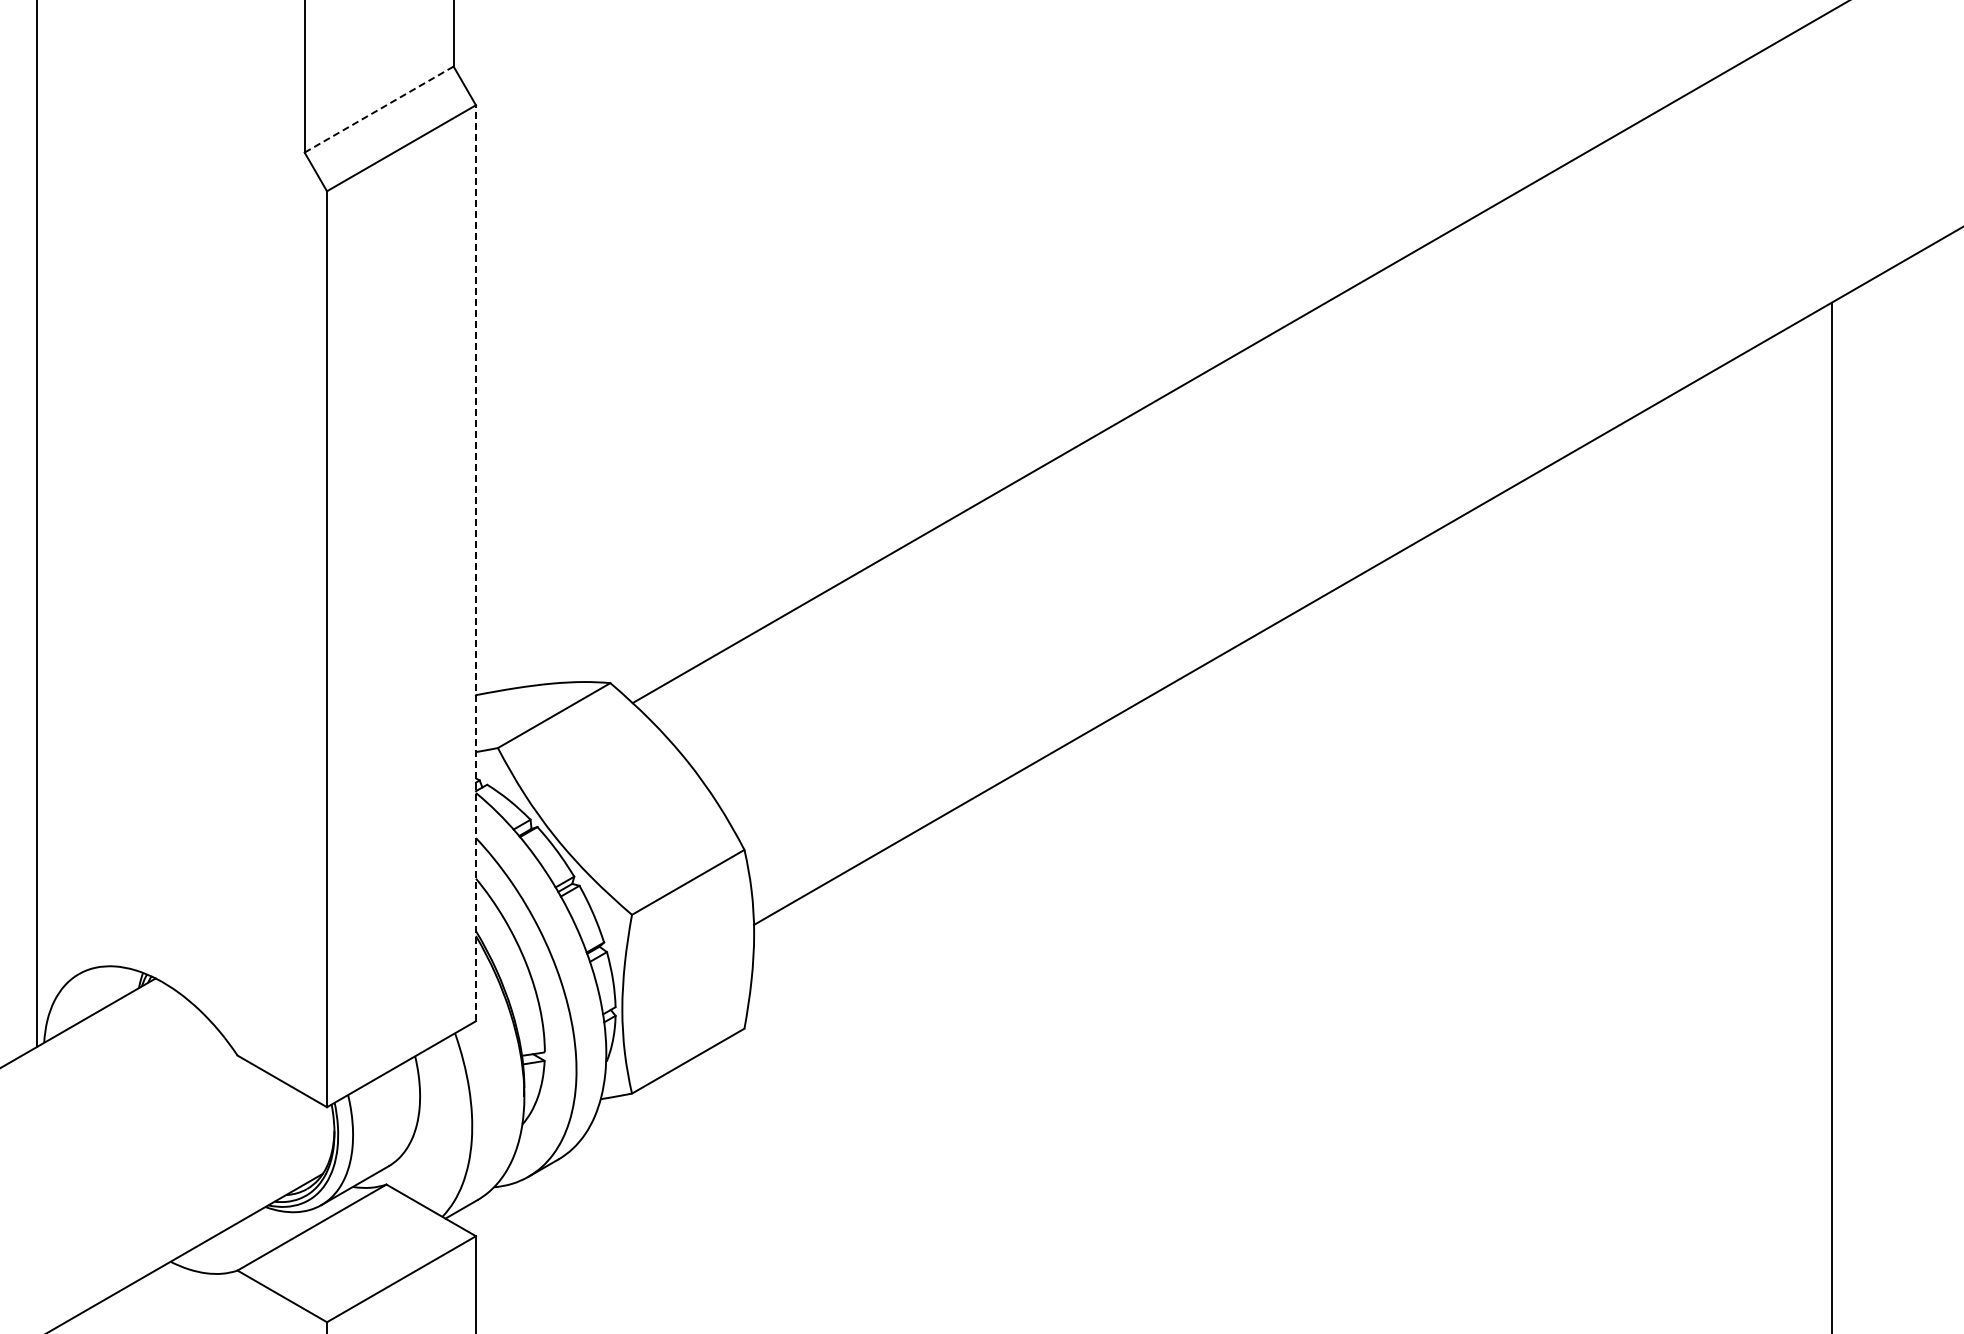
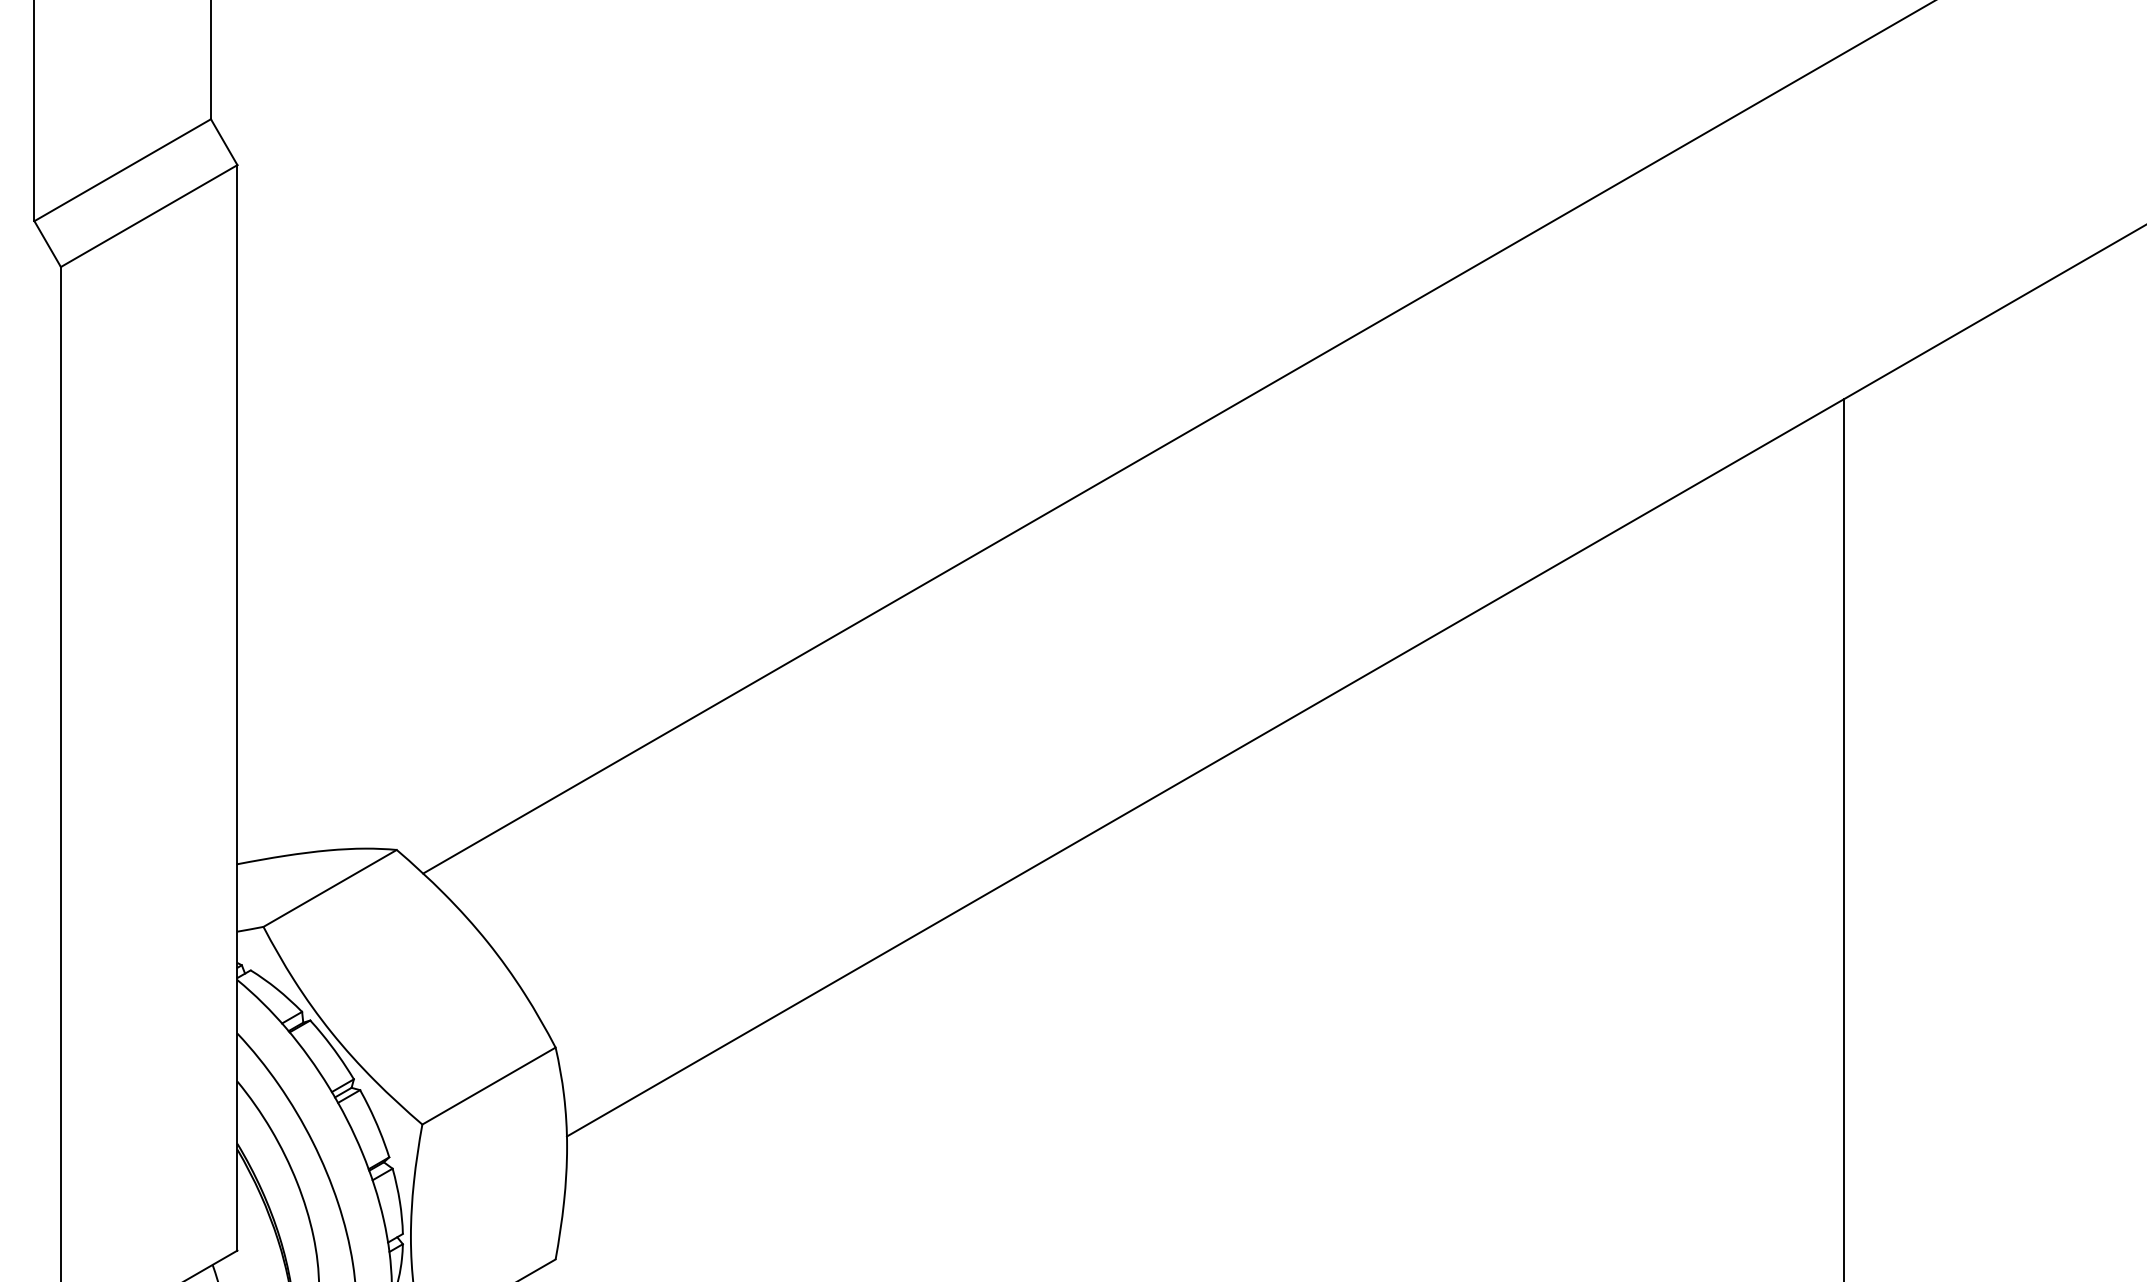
line: (378, 109) -> (121, 170), dashed -> solid
line: (475, 563) -> (236, 708), dashed -> solid

